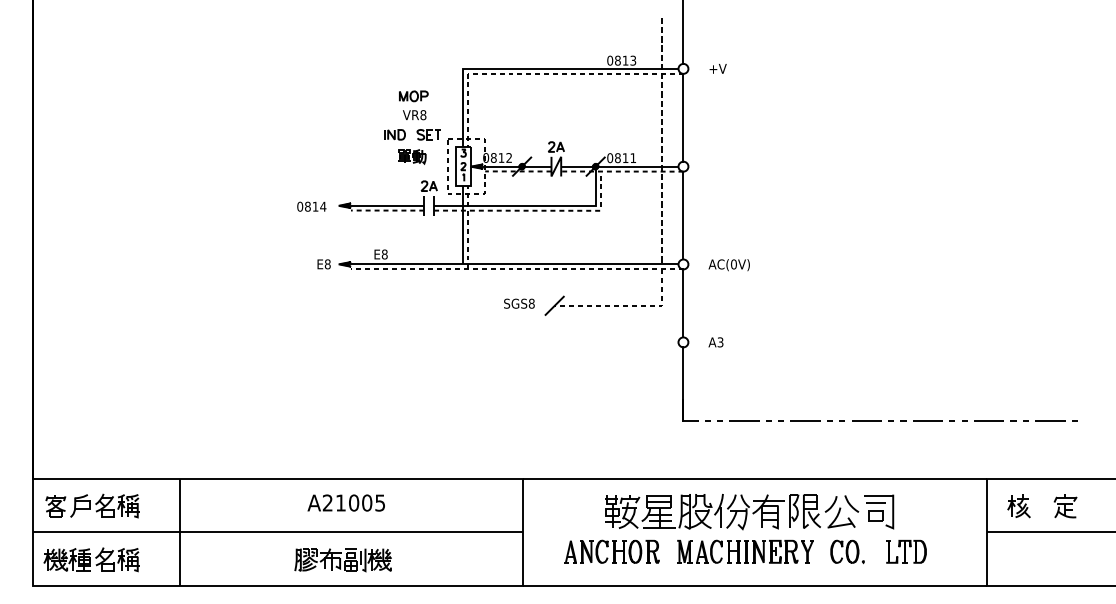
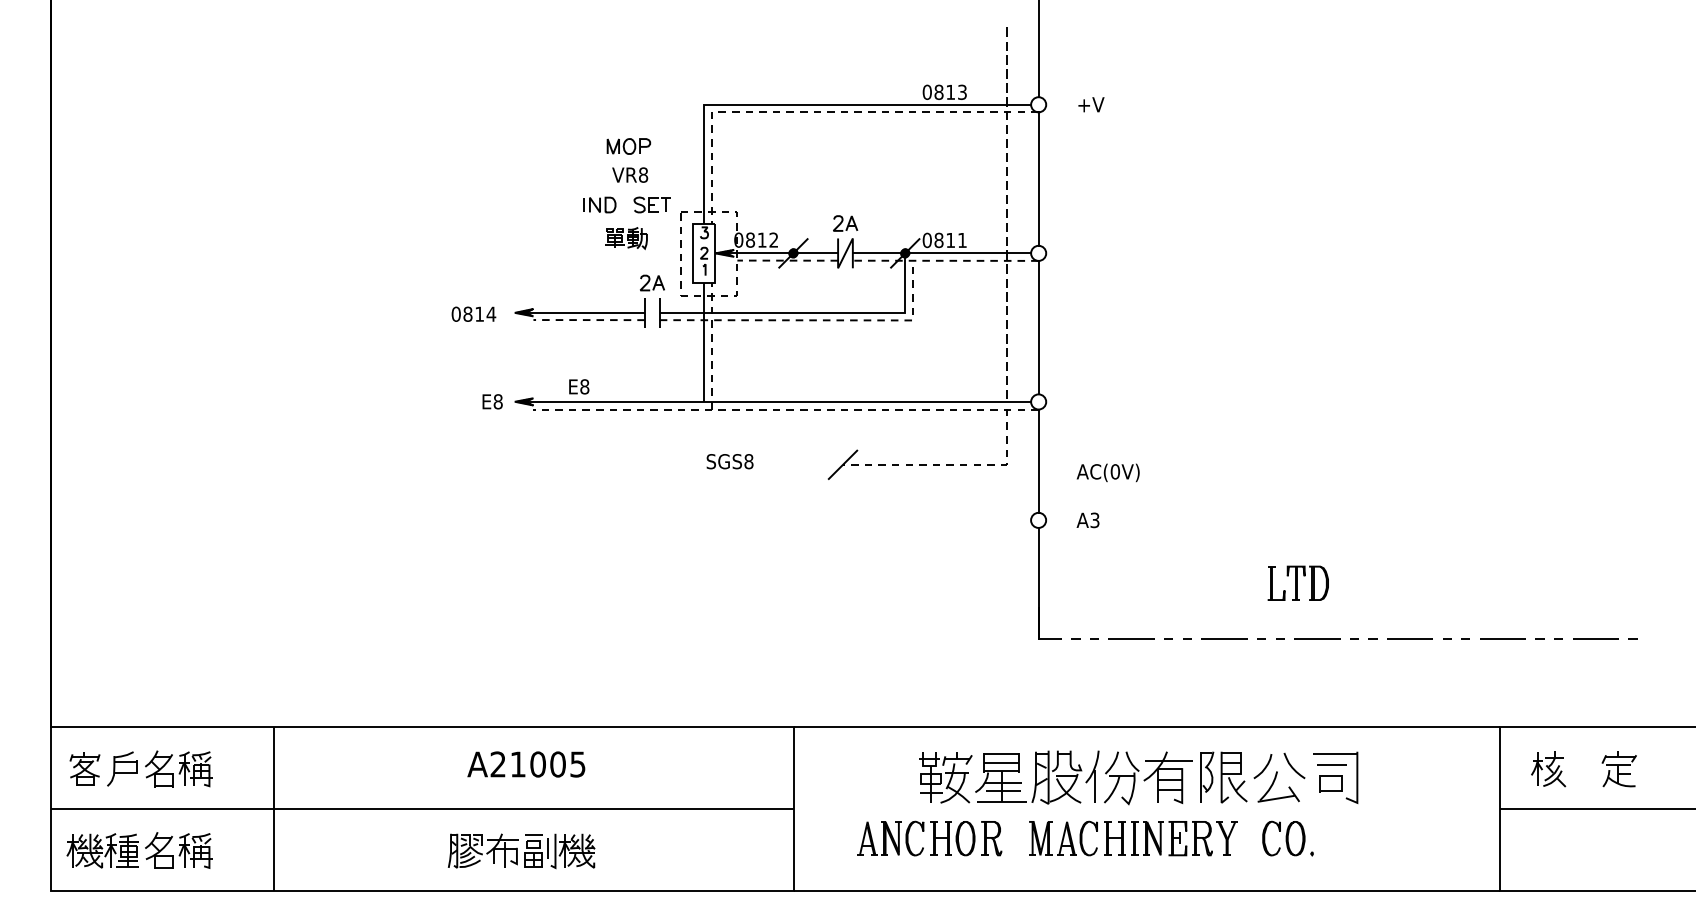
text: (728, 265) -> (1107, 473), moved
text: (519, 303) -> (730, 461), moved
part: (906, 551) -> (1298, 582), moved

